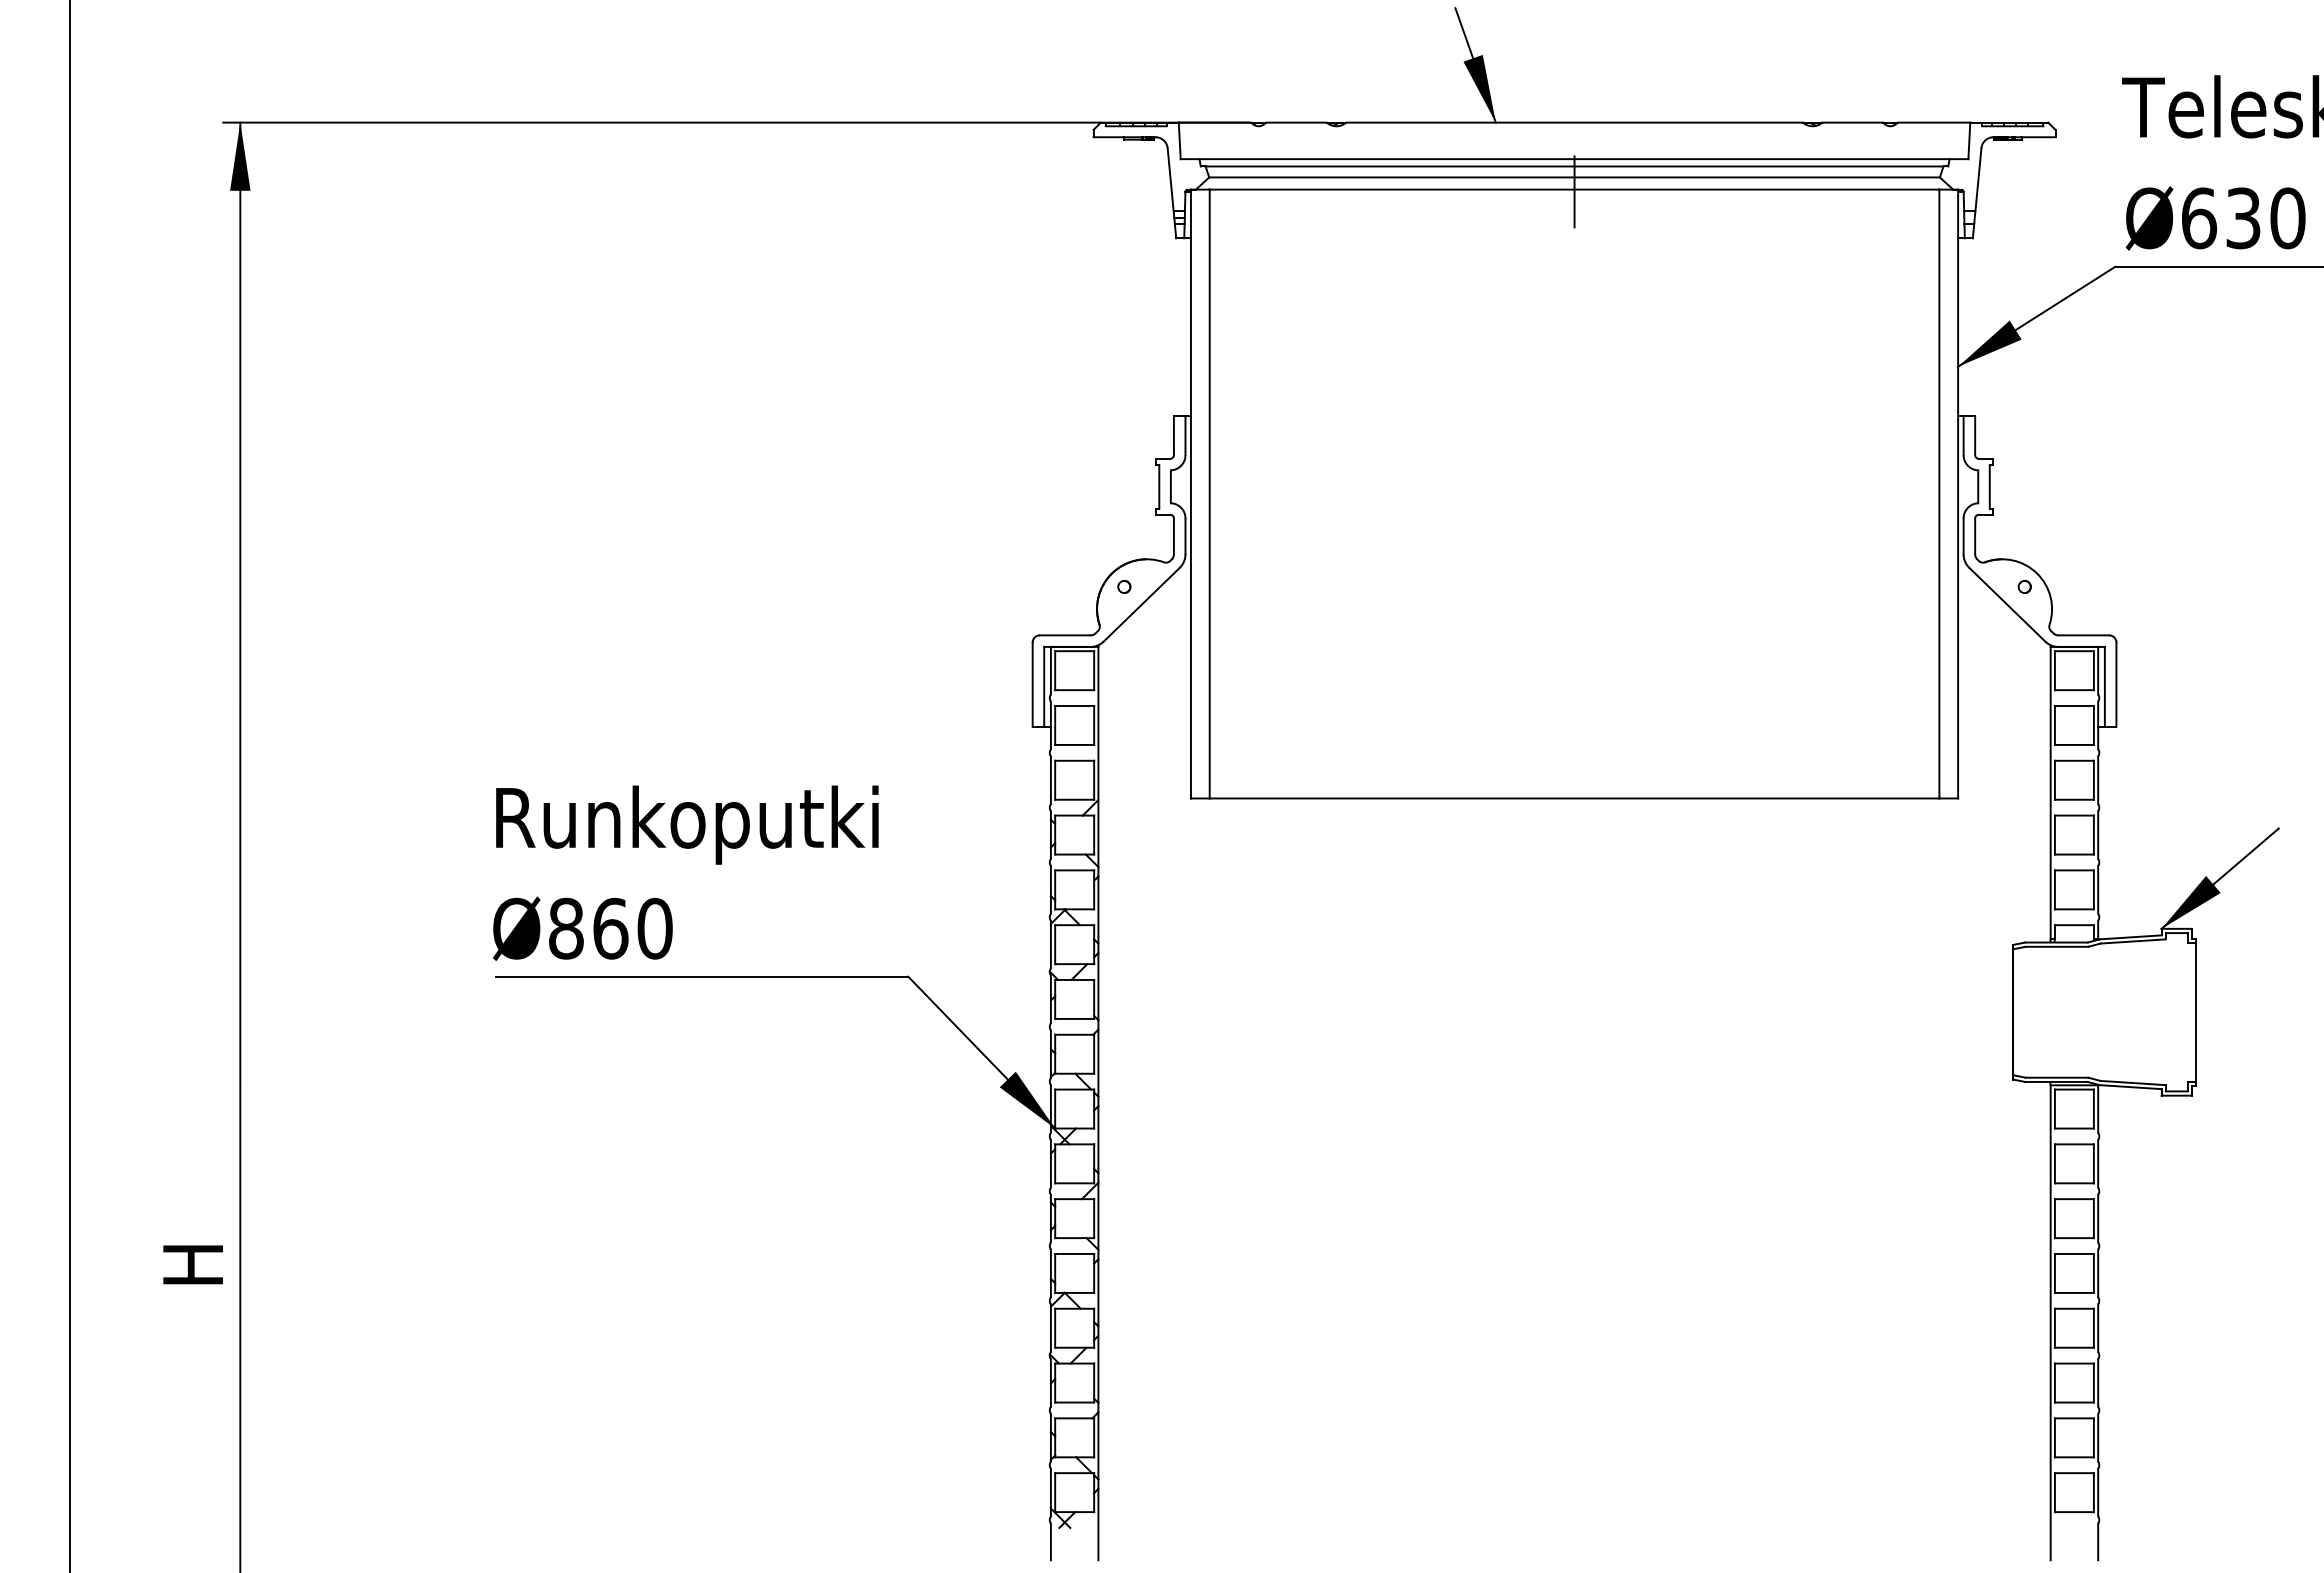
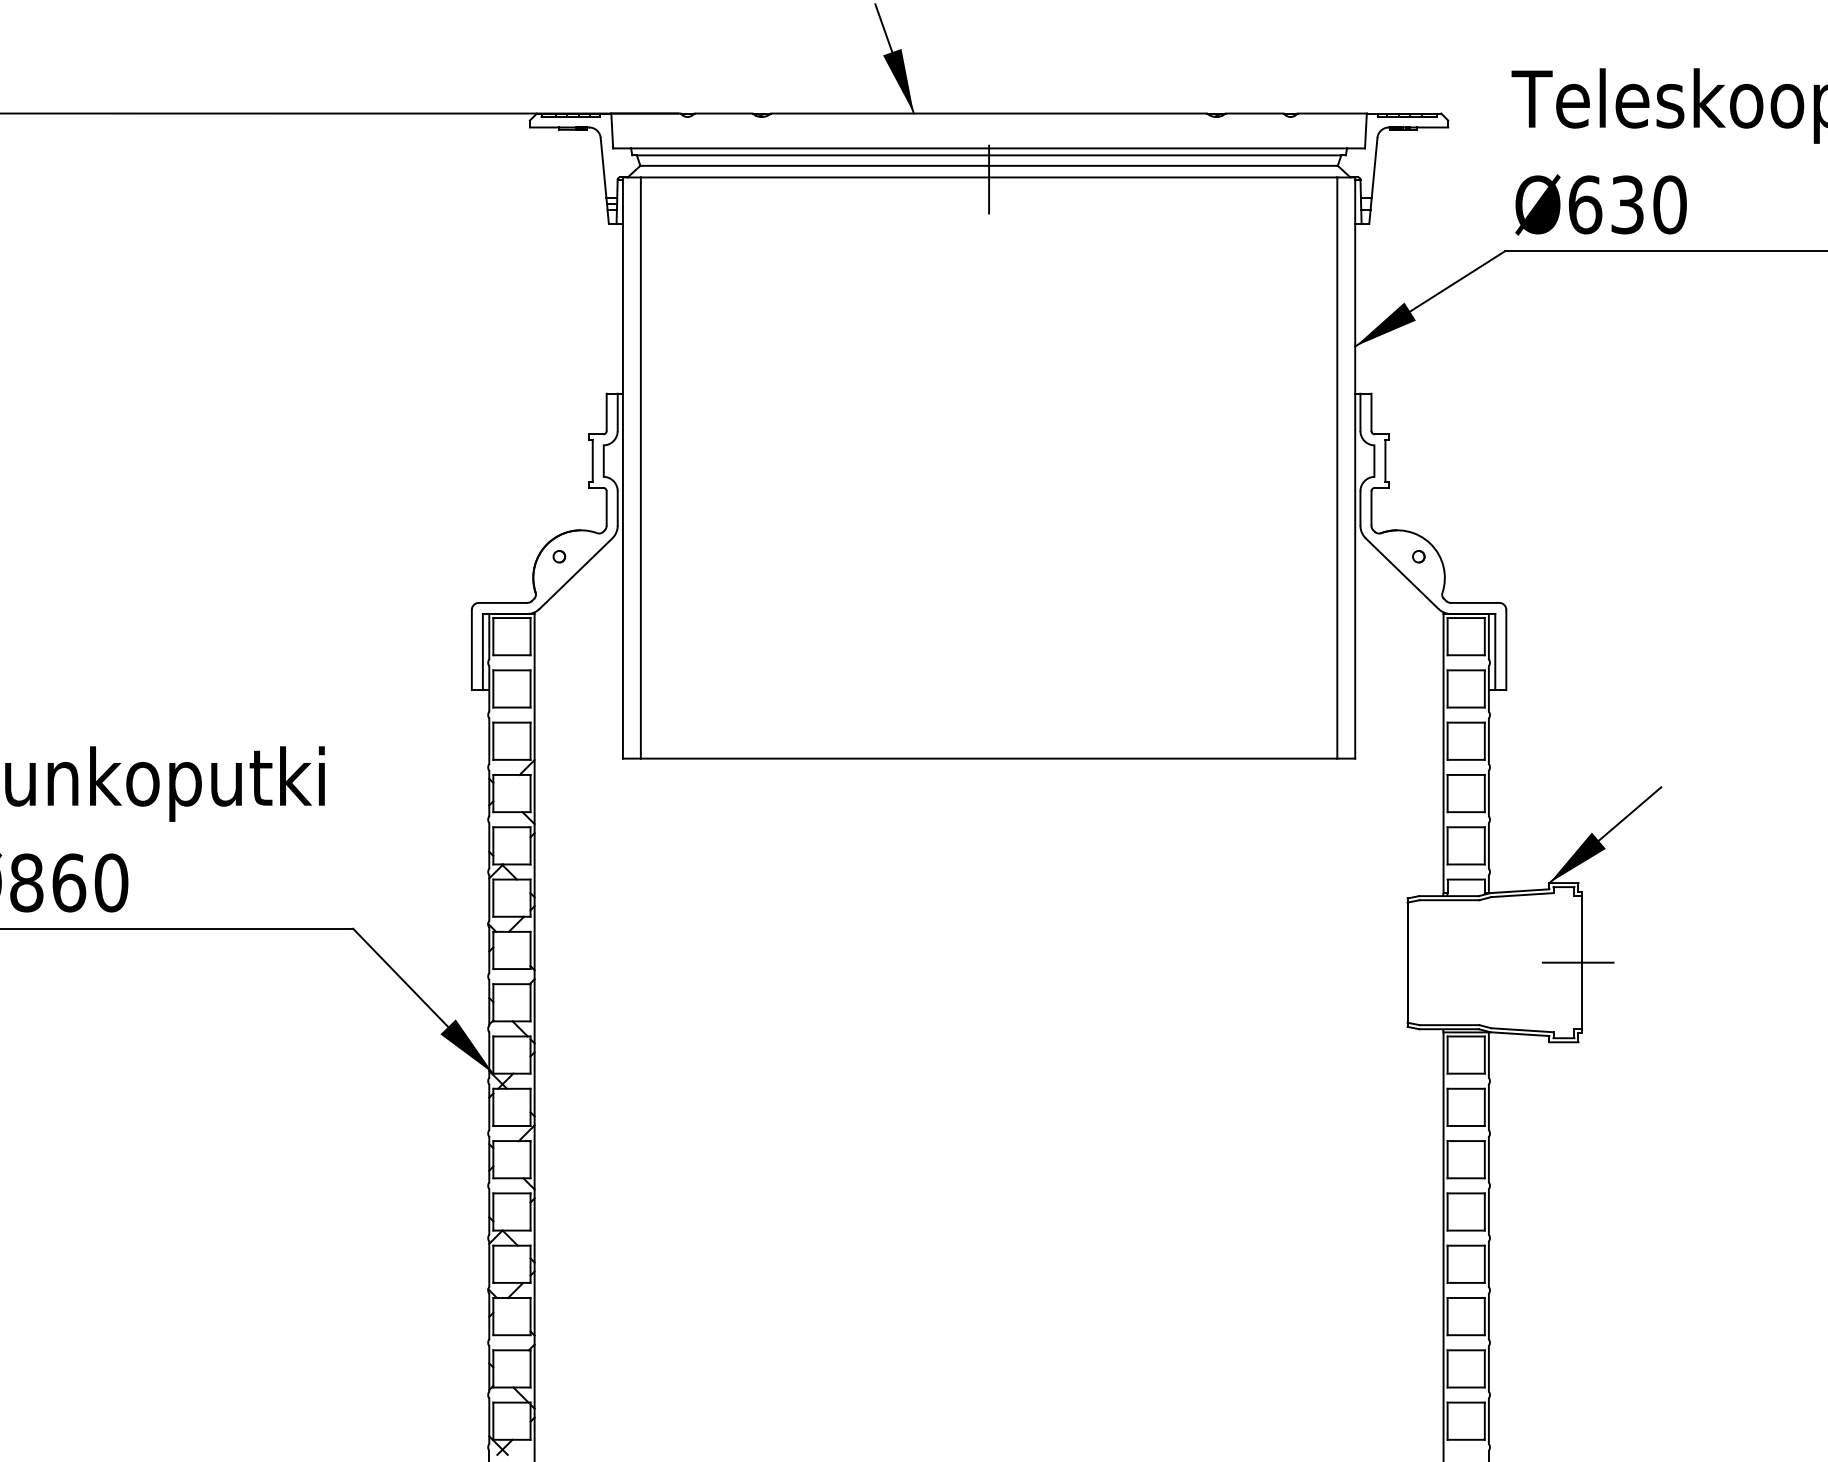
line: (2191, 1012) -> (1577, 962), added

